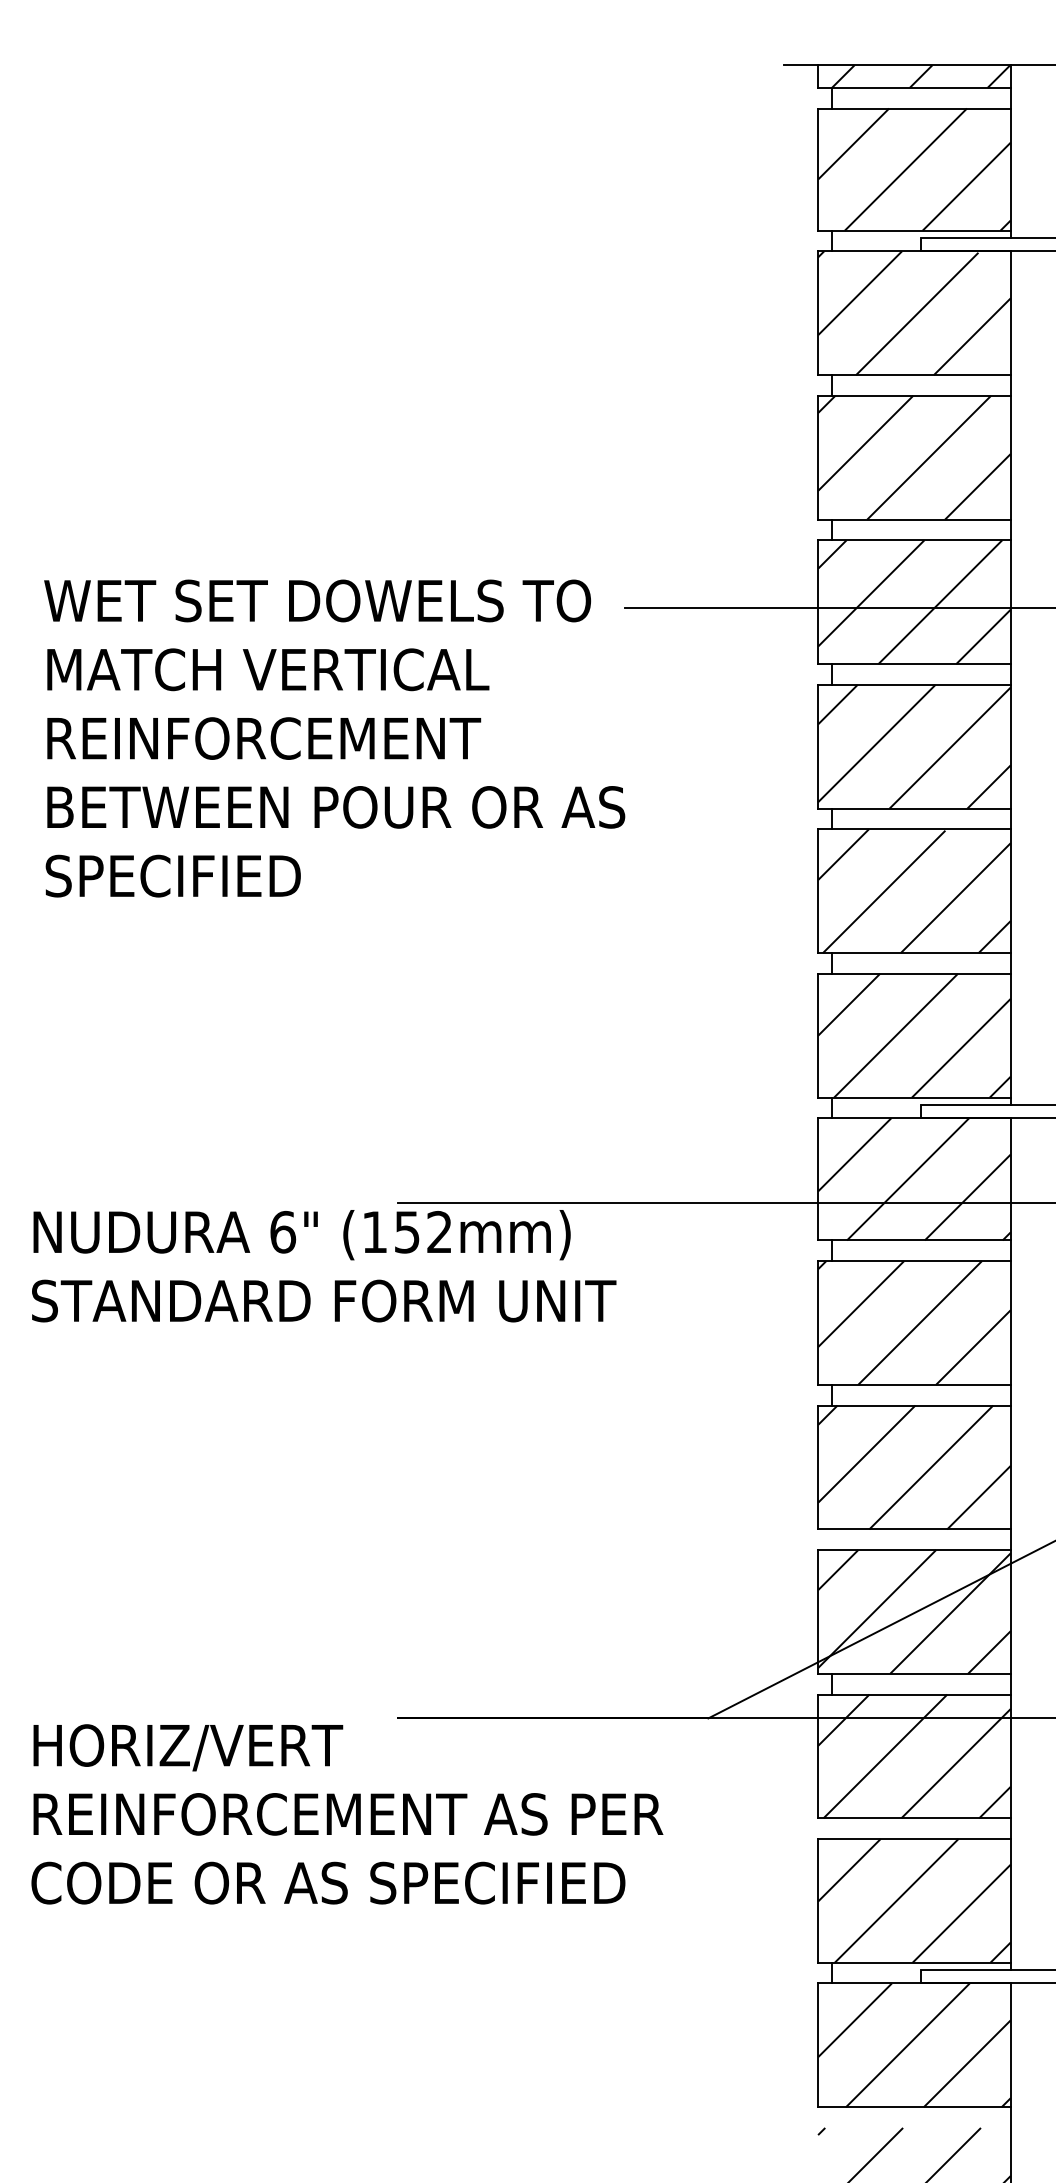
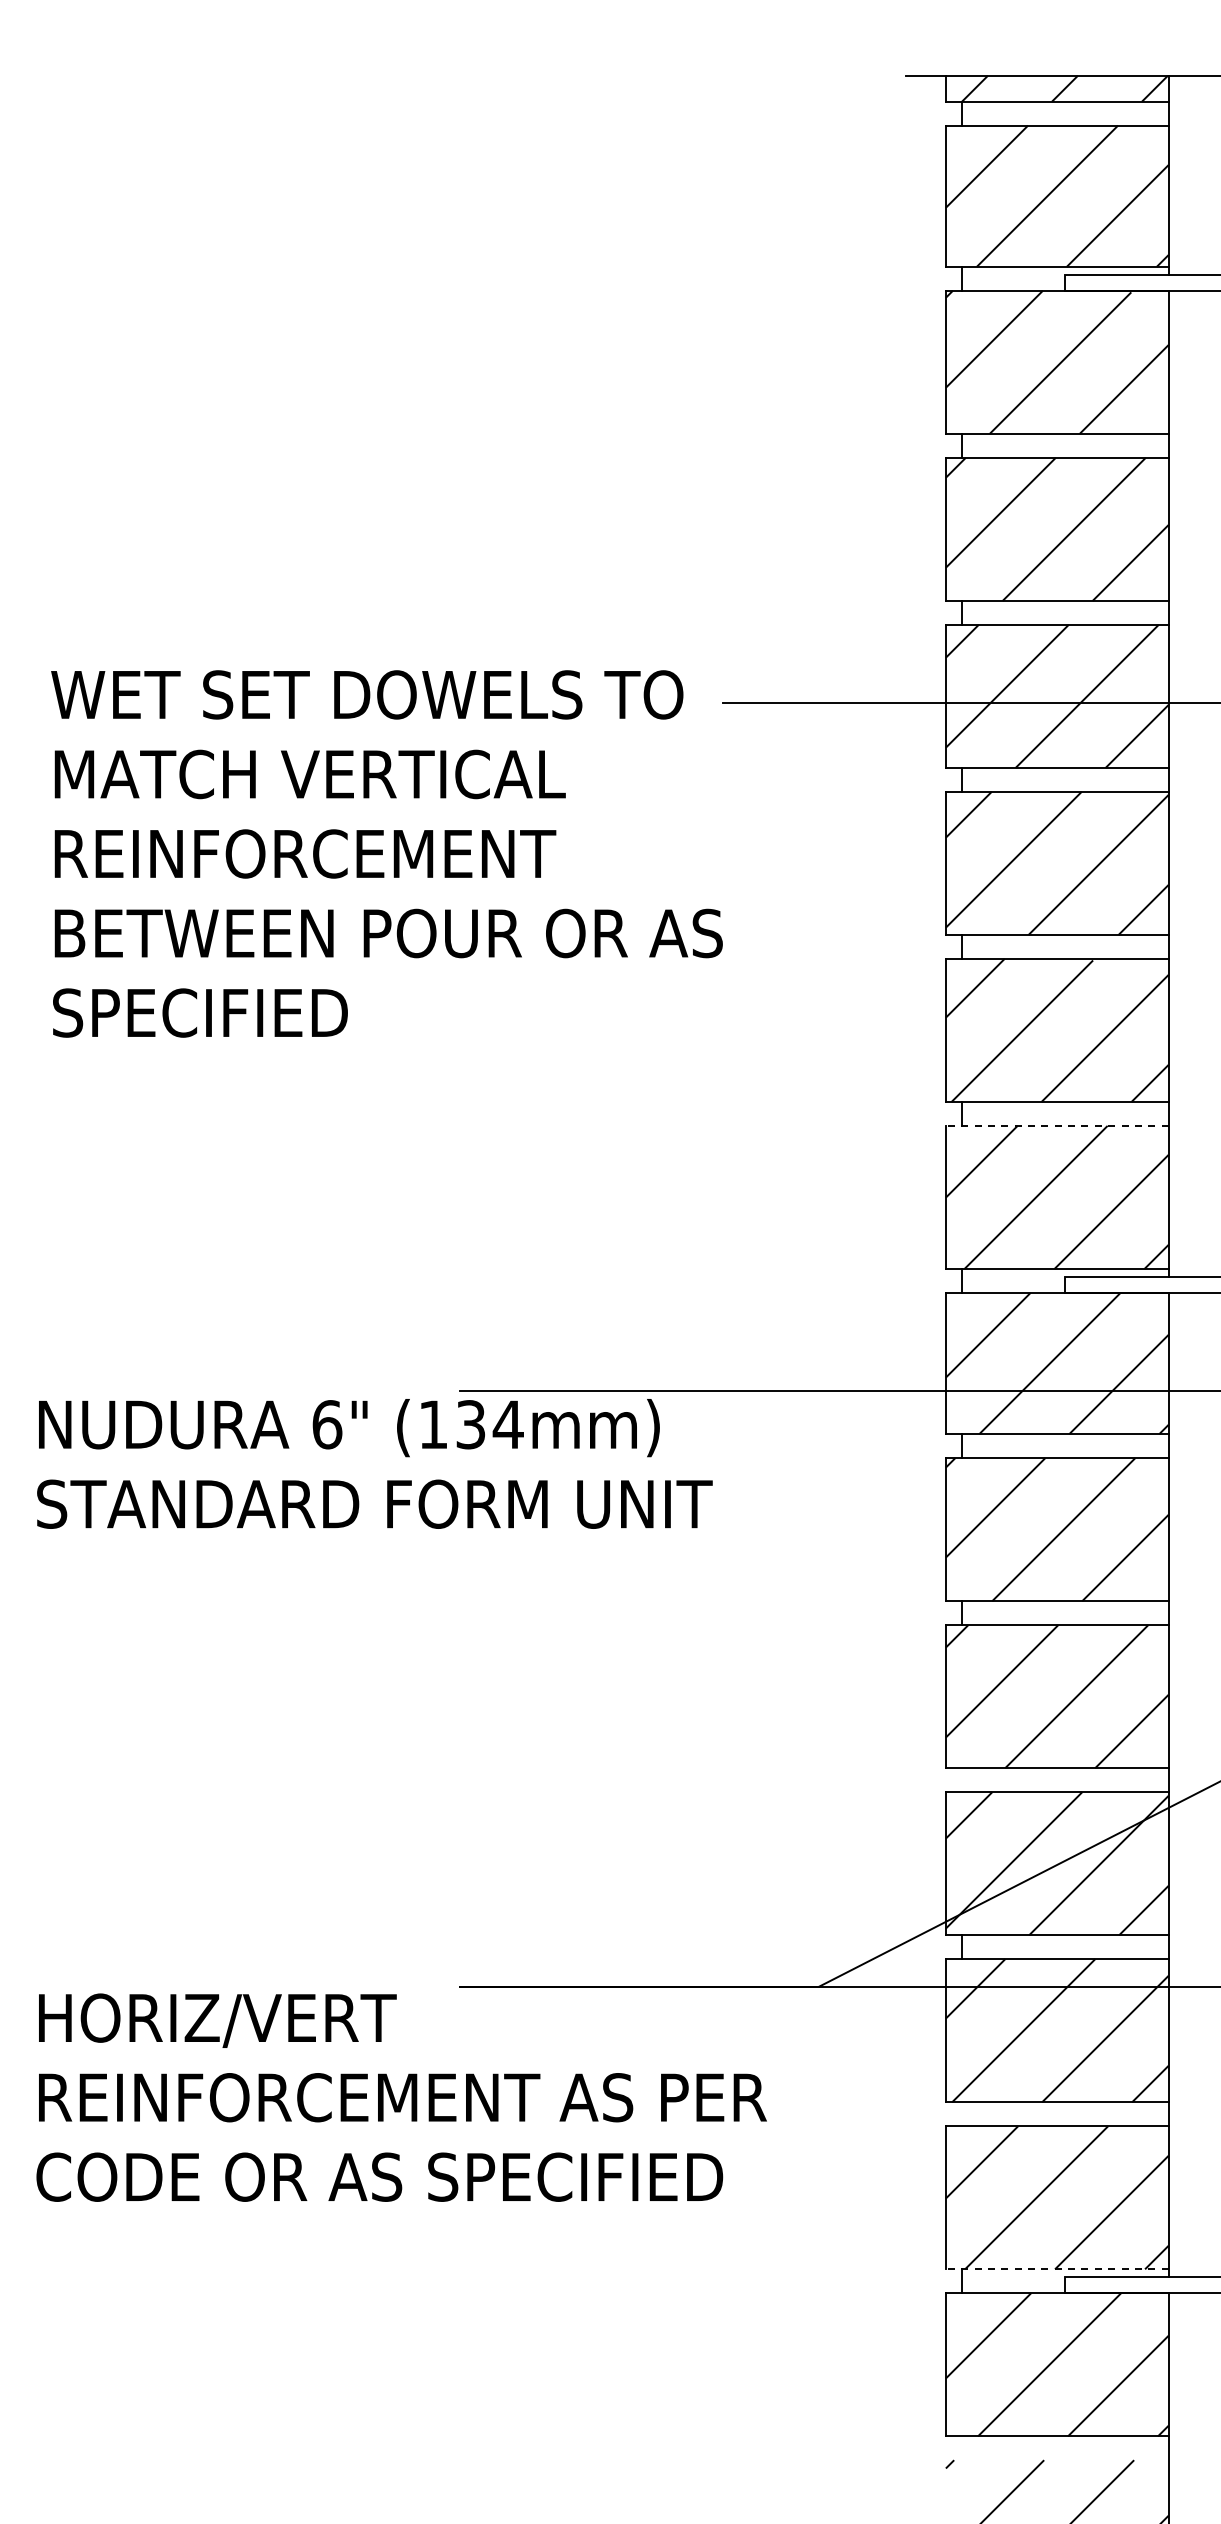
line: (913, 973) -> (1056, 1125), solid -> dashed
text: (424, 1232) -> (490, 1424), (152mm) -> (134mm)
line: (913, 1962) -> (1056, 2269), solid -> dashed

